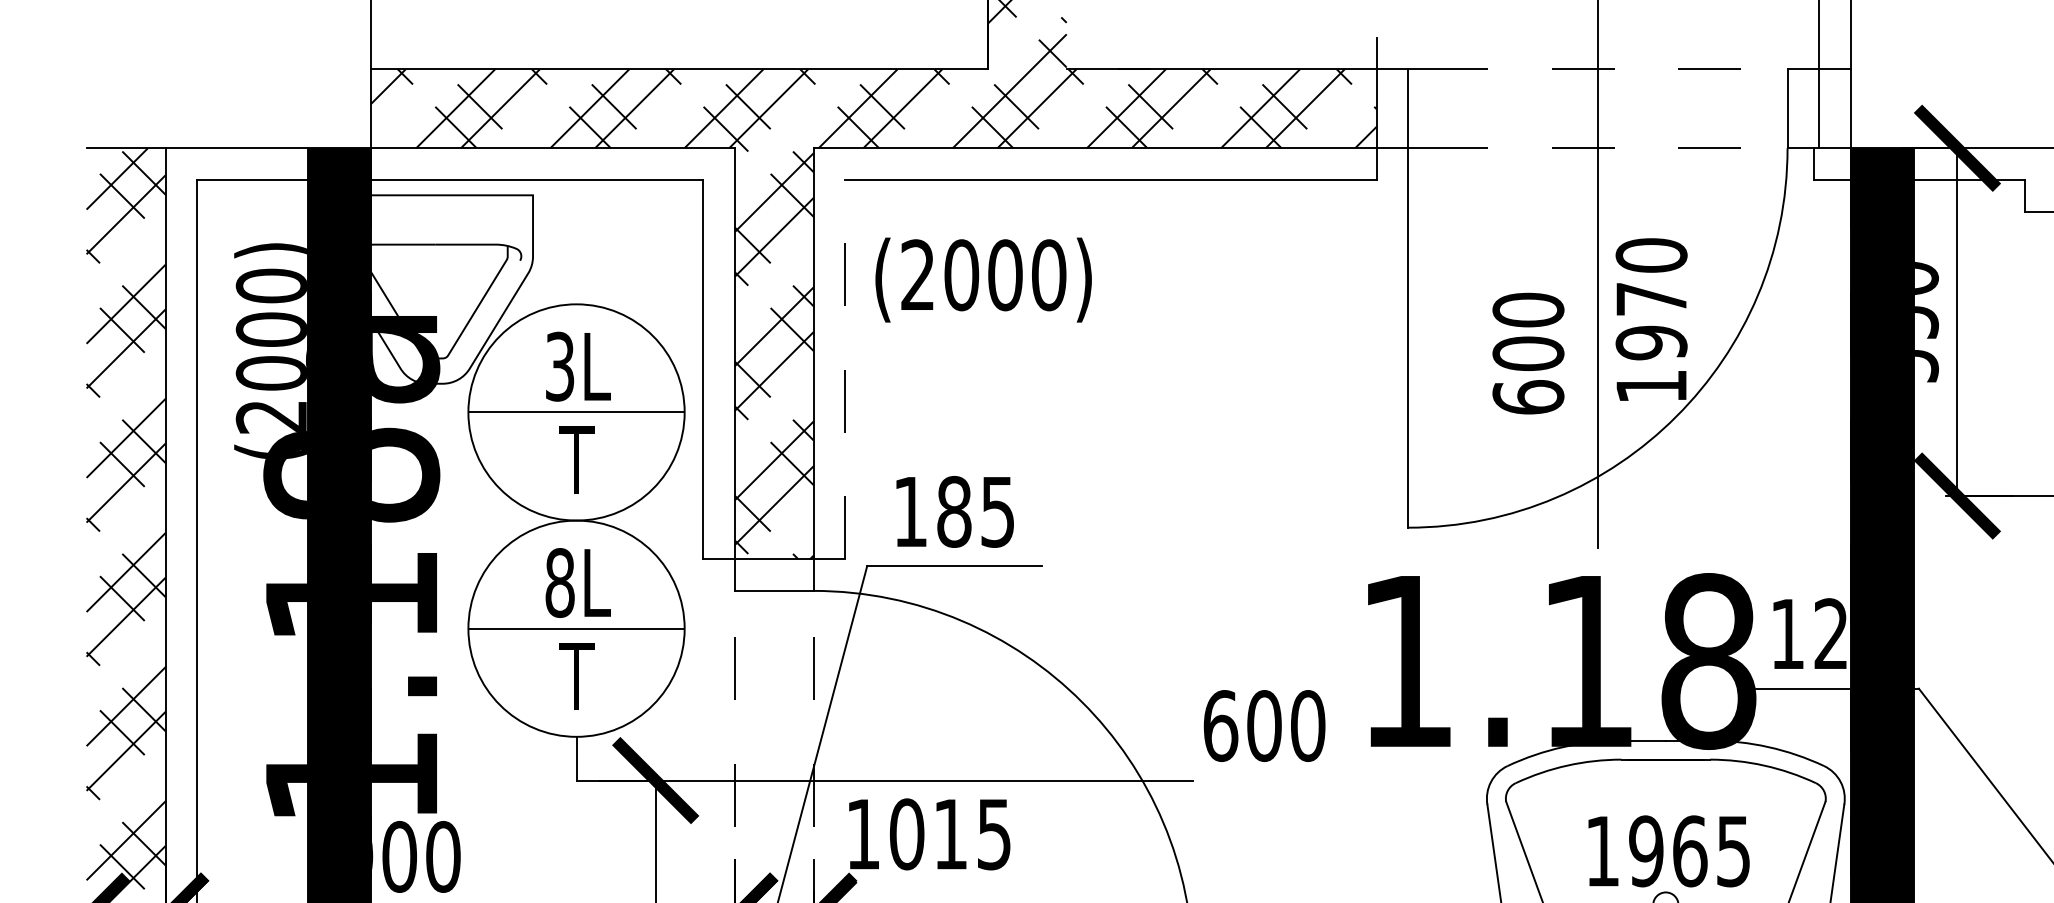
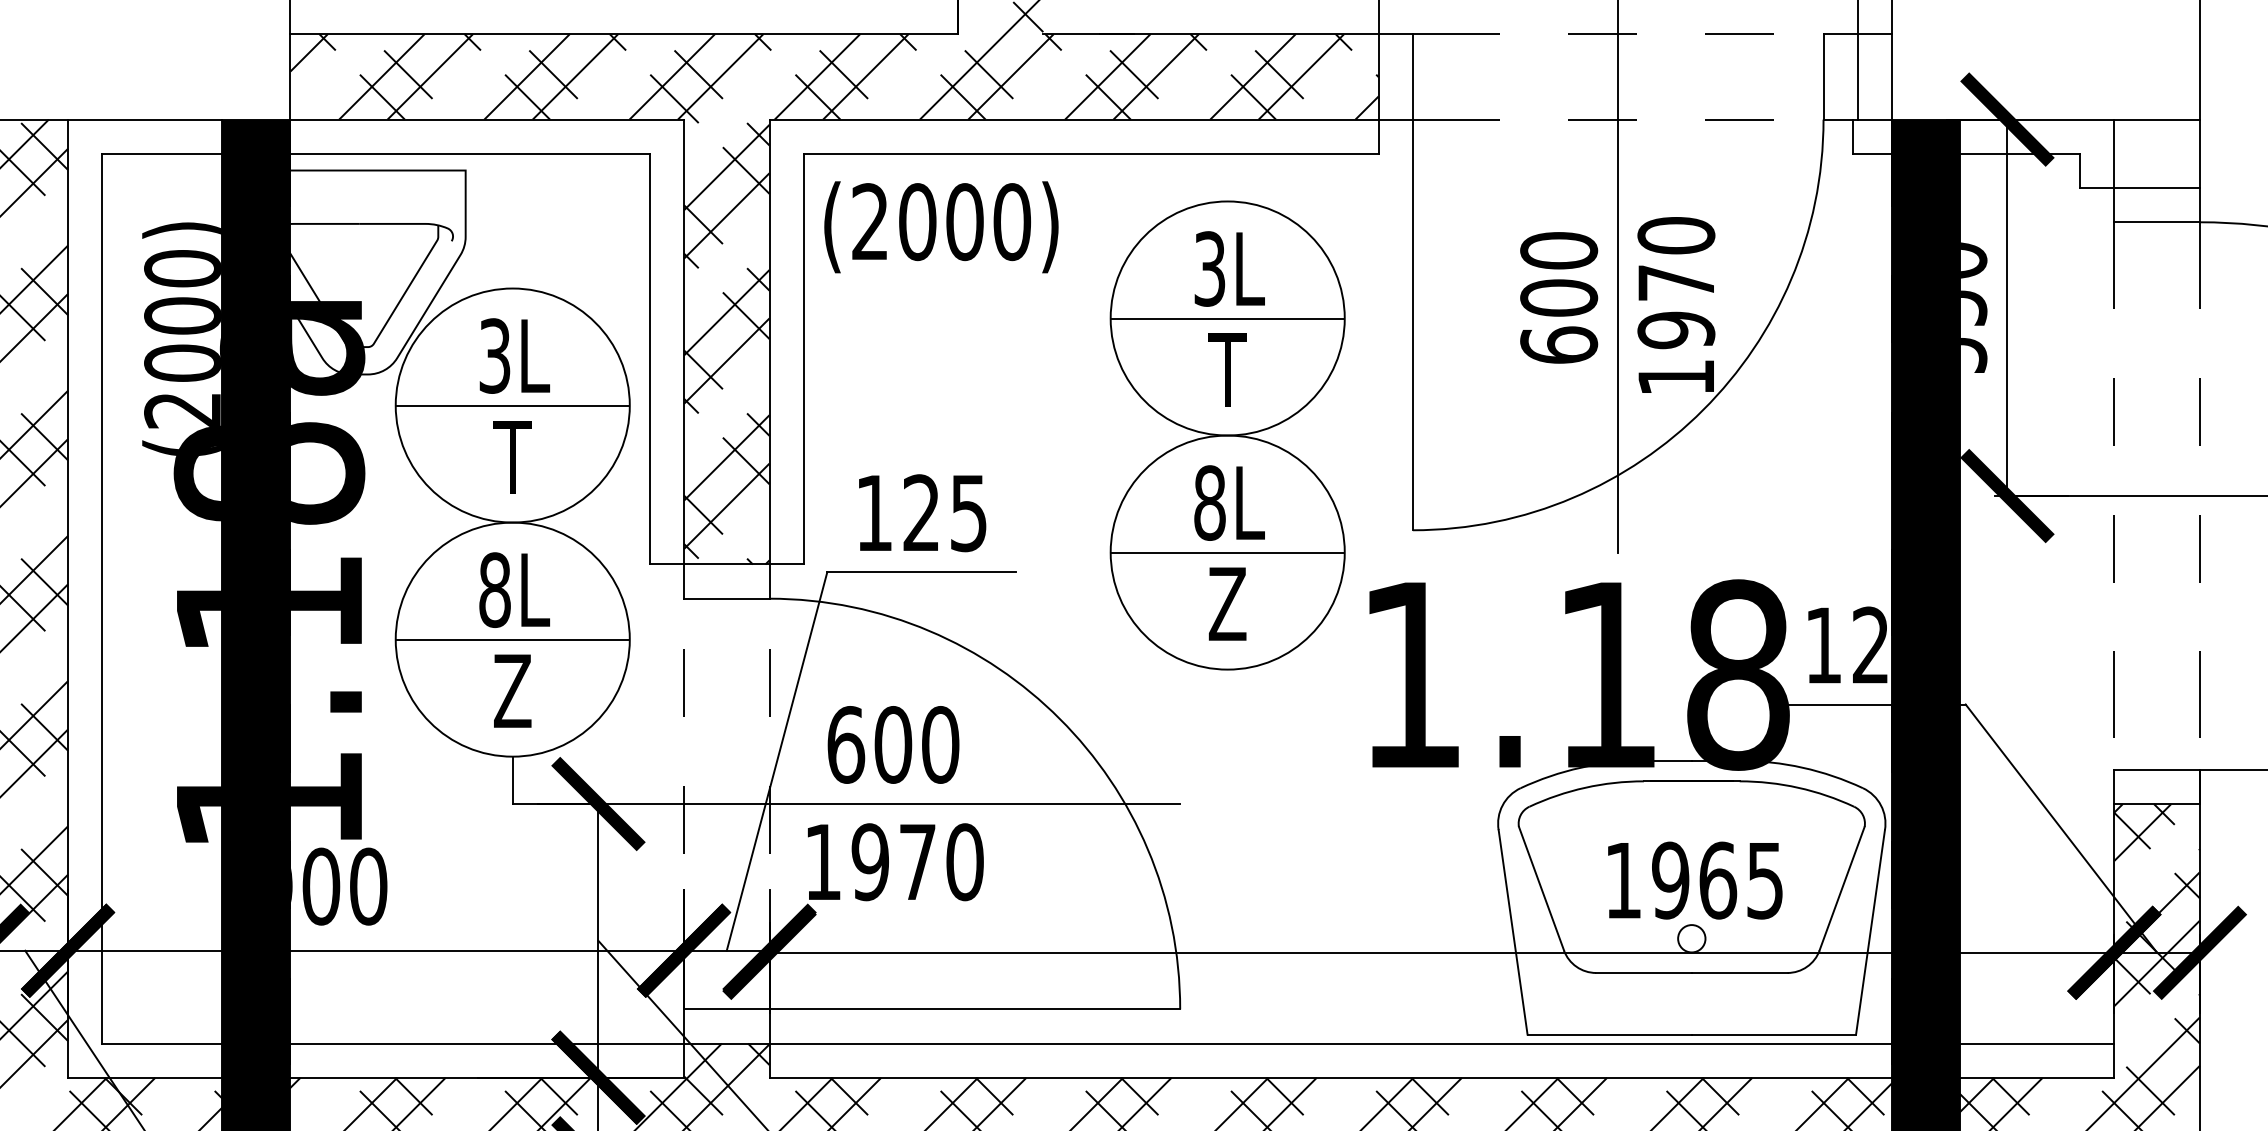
text: (983, 280) -> (941, 227), moved
text: (1528, 353) -> (1559, 297), moved
line: (845, 368) -> (803, 358), dashed -> solid
part: (1236, 440) -> (1227, 435), added
text: (954, 512) -> (921, 513), 185 -> 125
text: (576, 675) -> (512, 690), T -> Z
text: (1264, 725) -> (893, 744), moved
text: (950, 834) -> (917, 862), 1015 -> 1970

